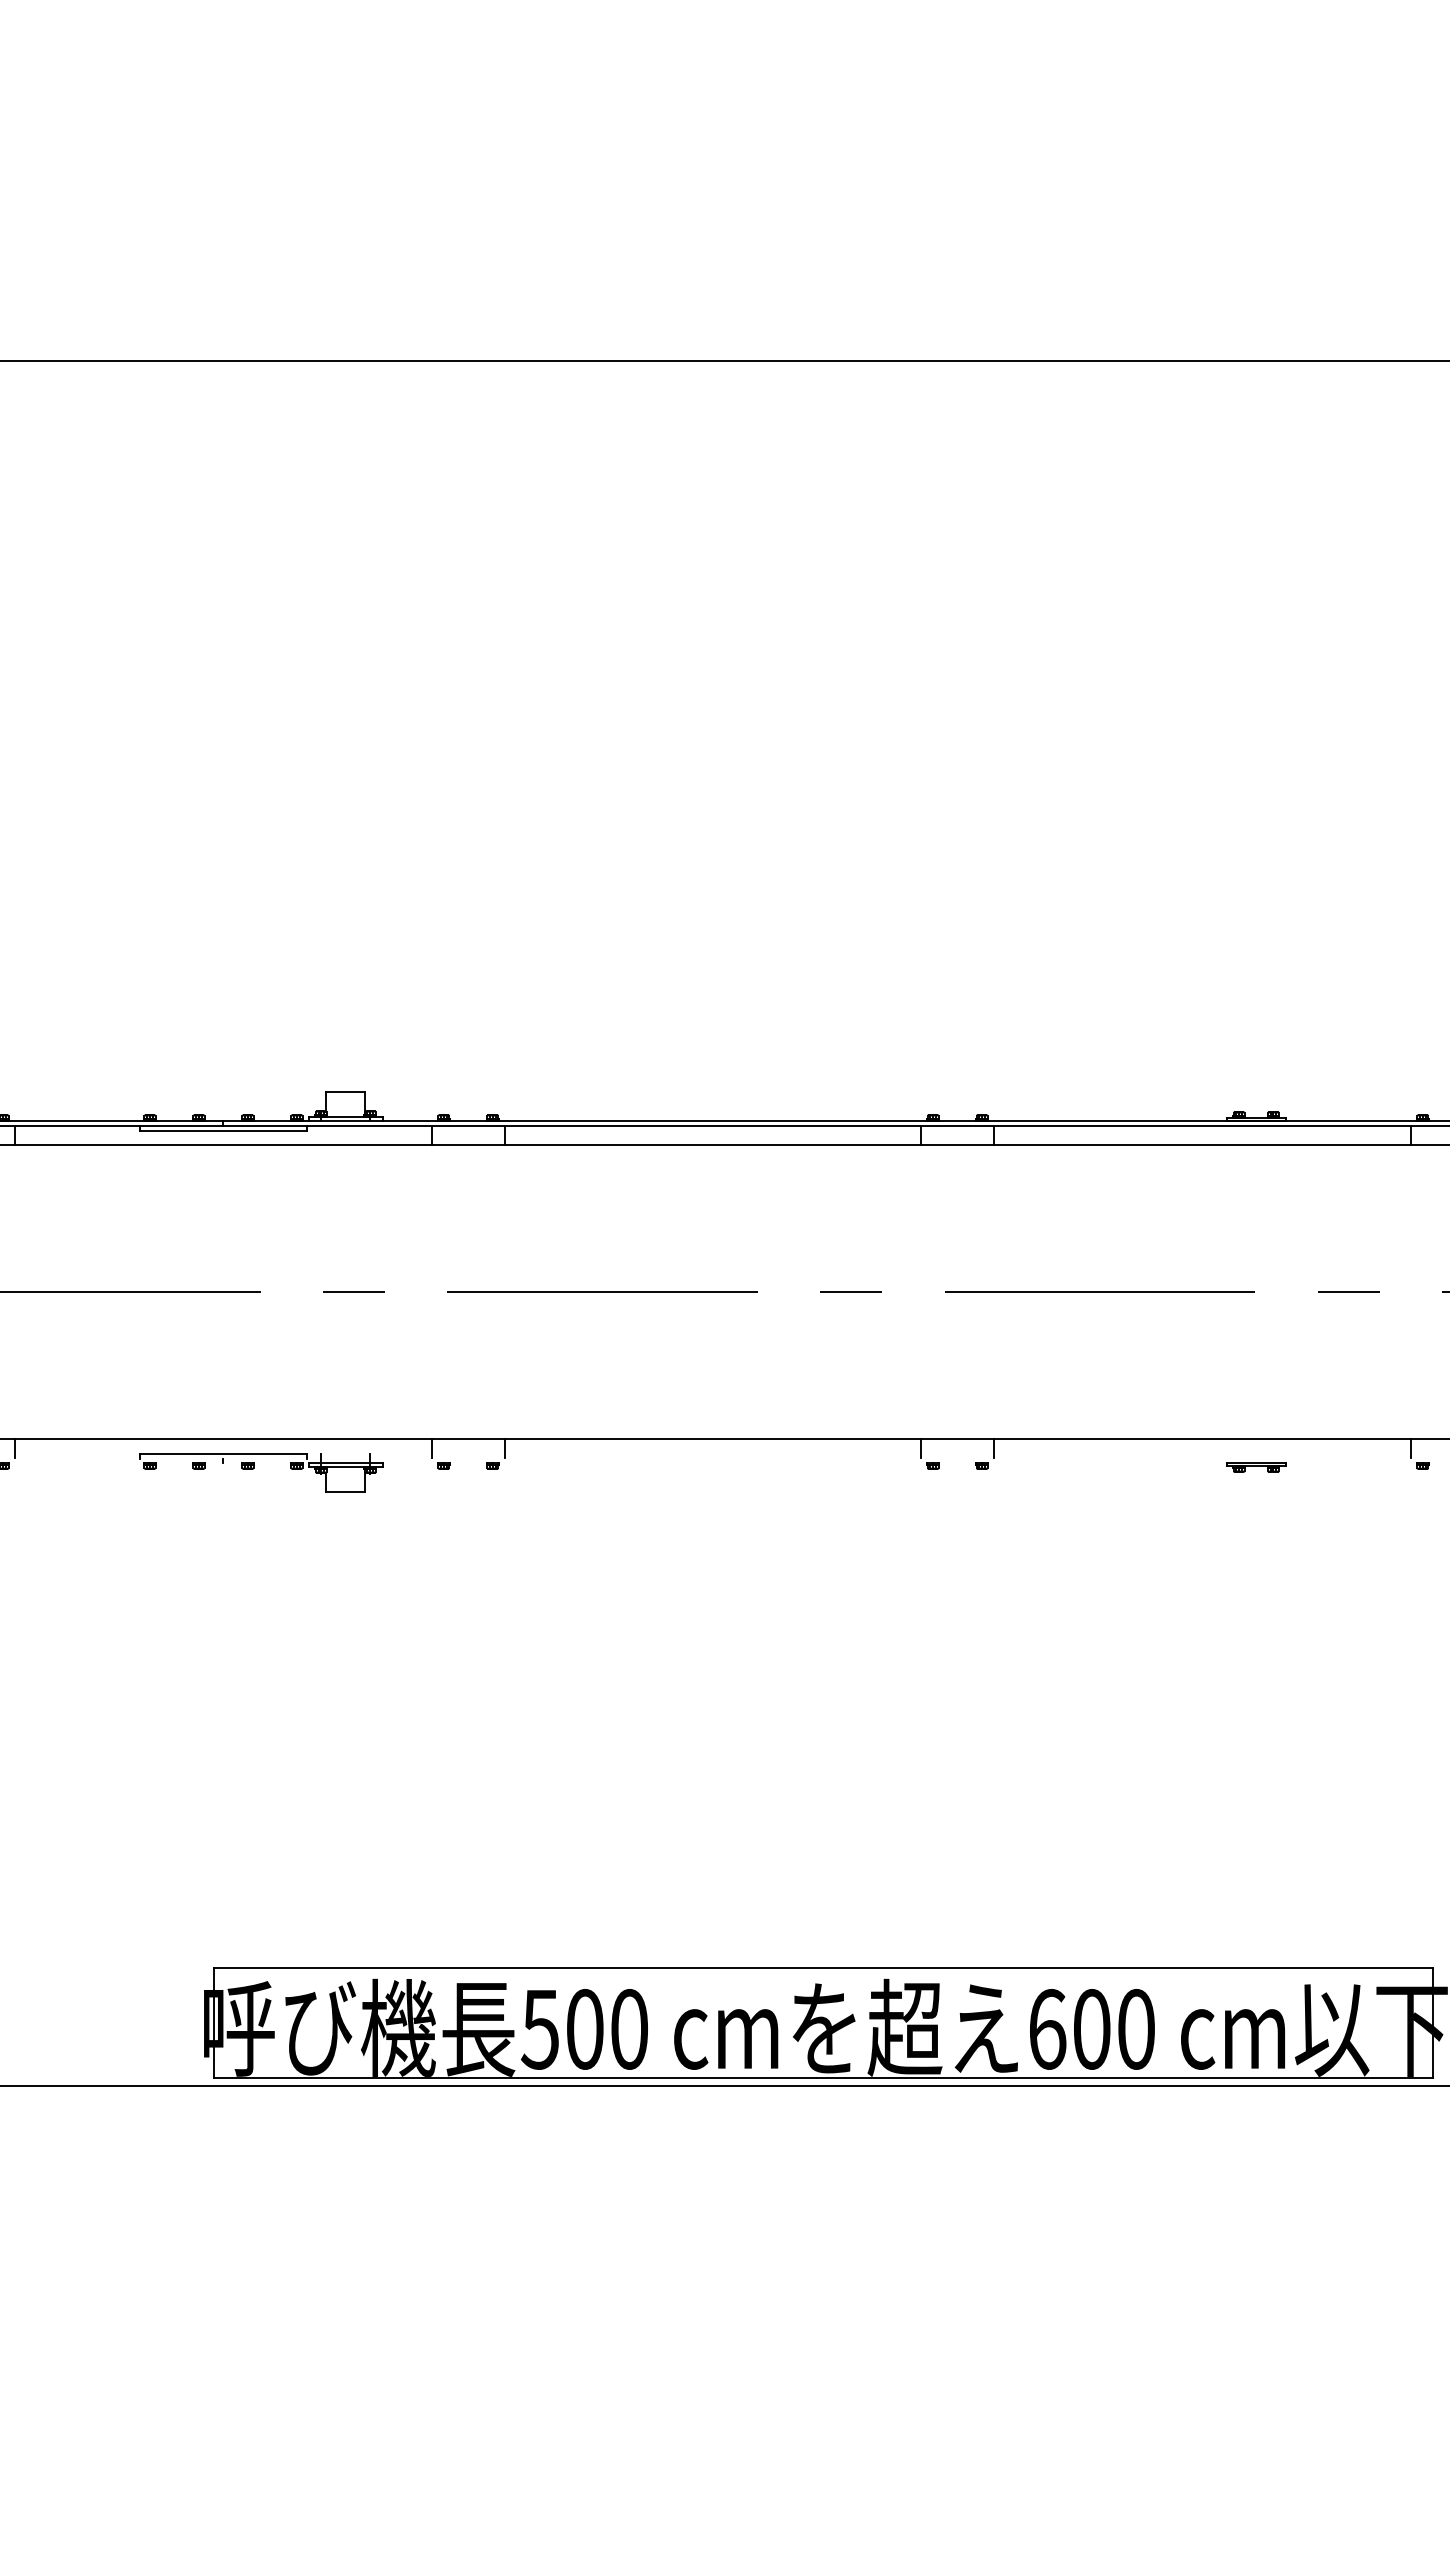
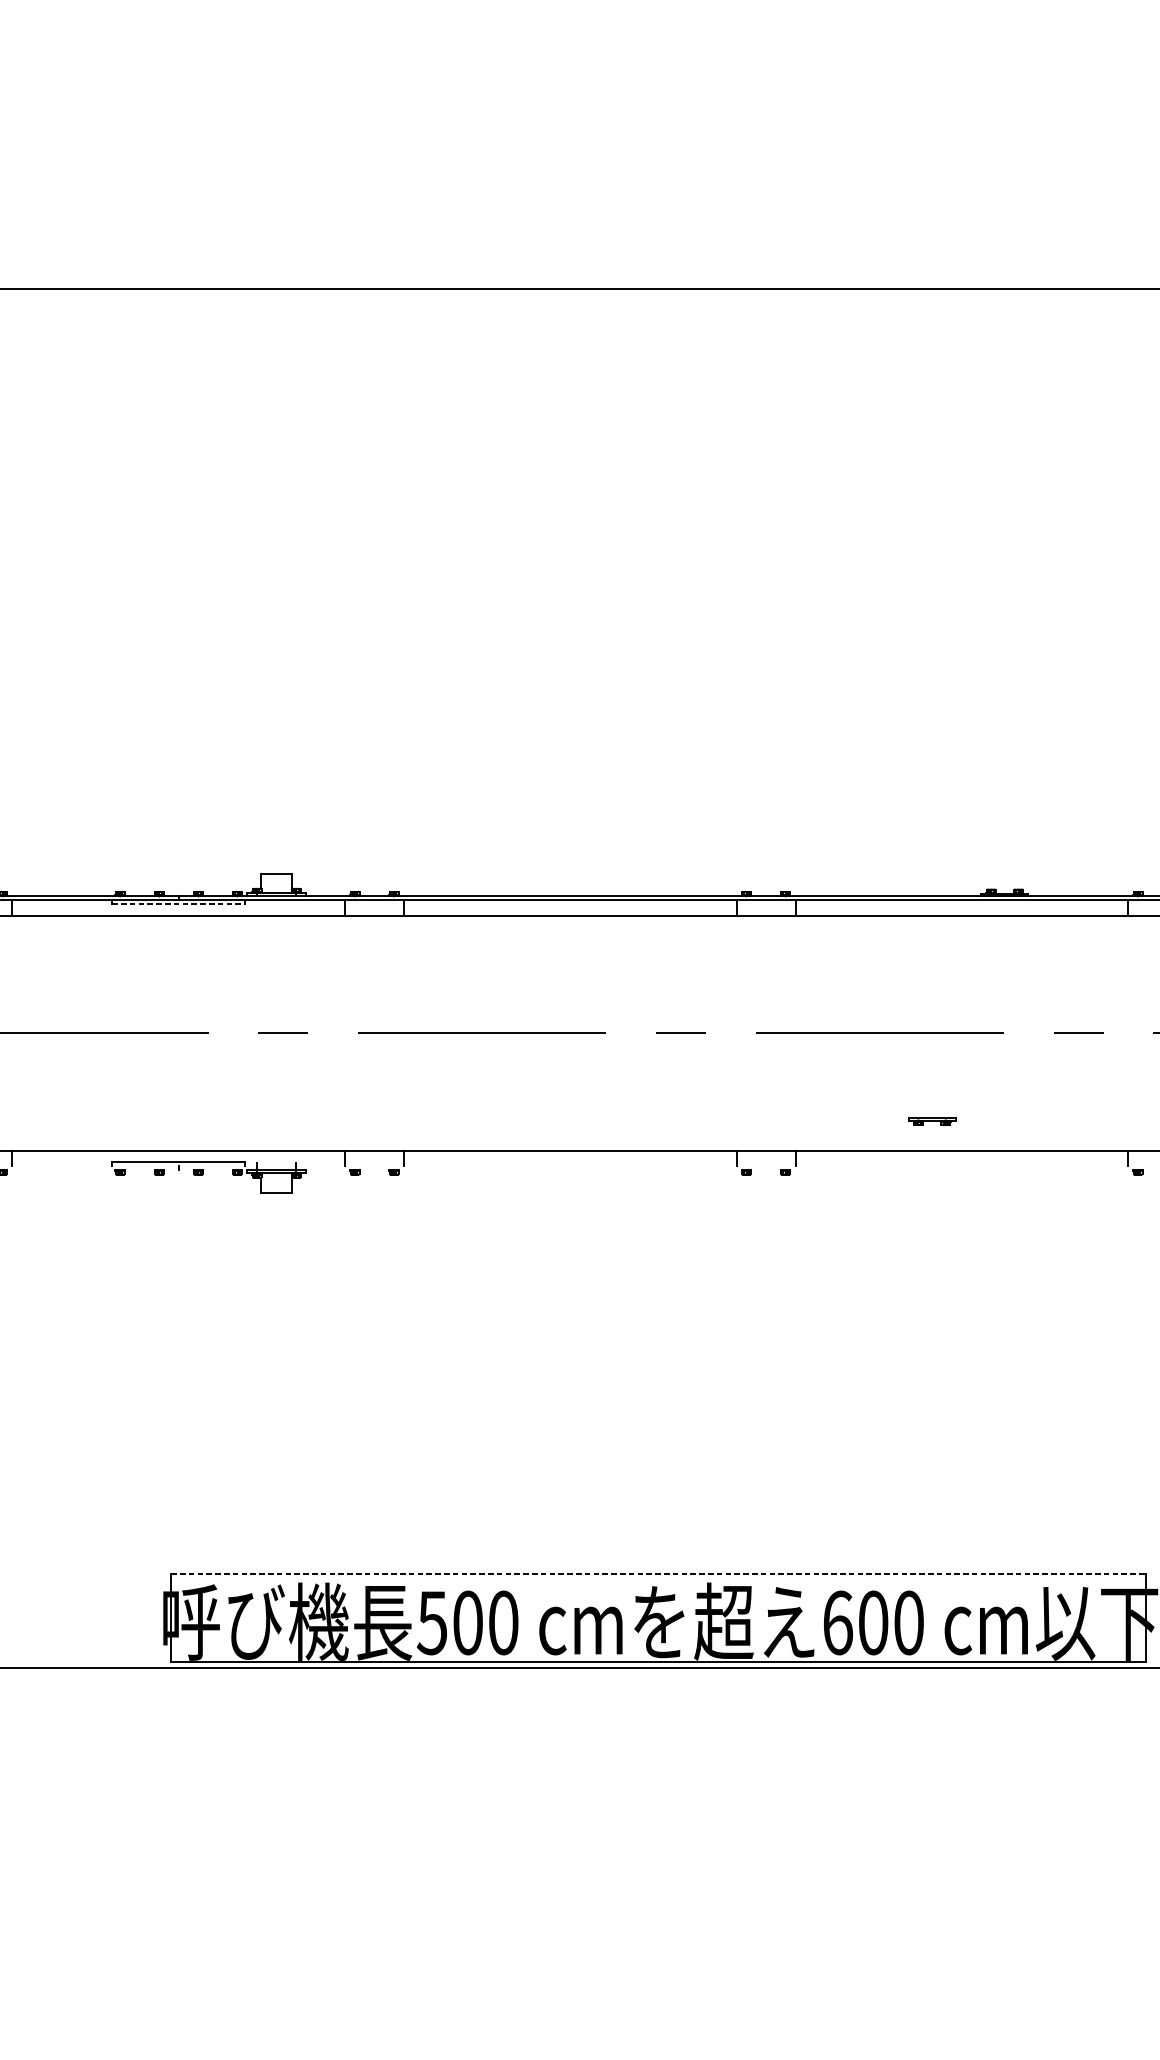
line: (223, 1130) -> (178, 904), solid -> dashed
part: (1256, 1467) -> (932, 1121), moved
line: (823, 1967) -> (658, 1573), solid -> dashed

